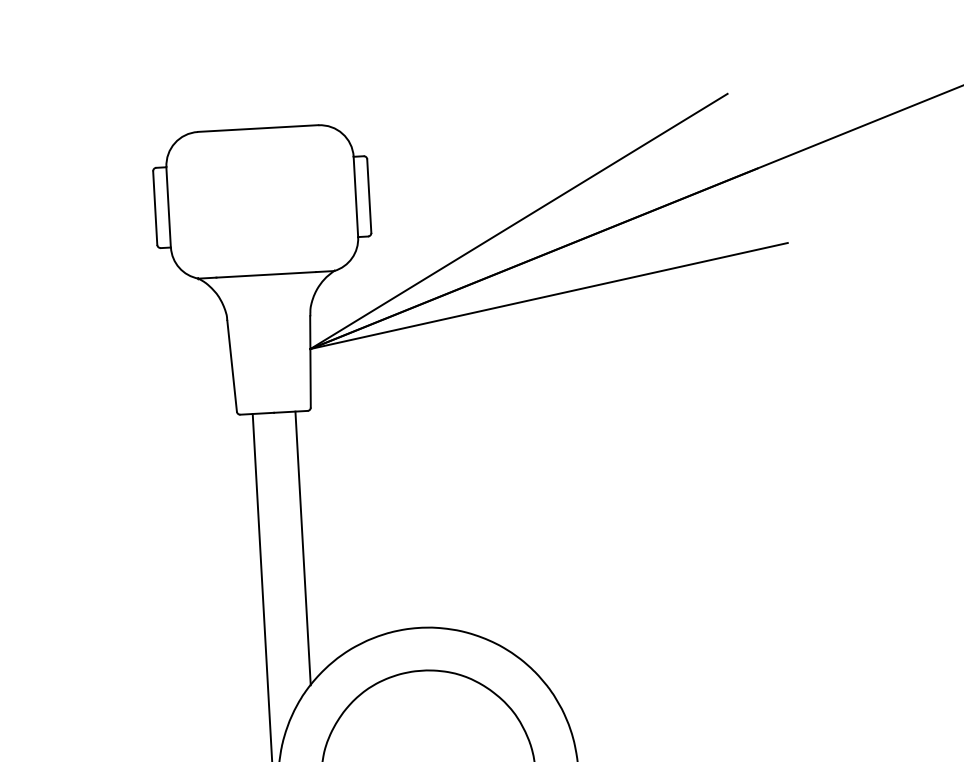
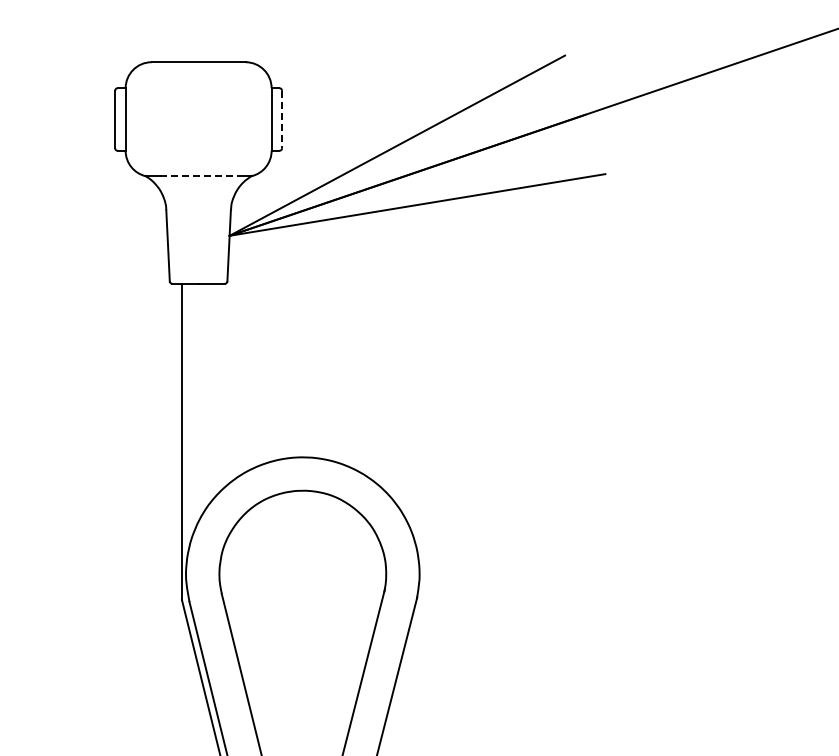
line: (369, 196) -> (282, 119), solid -> dashed
line: (266, 275) -> (198, 176), solid -> dashed
line: (303, 548) -> (215, 390), removed

